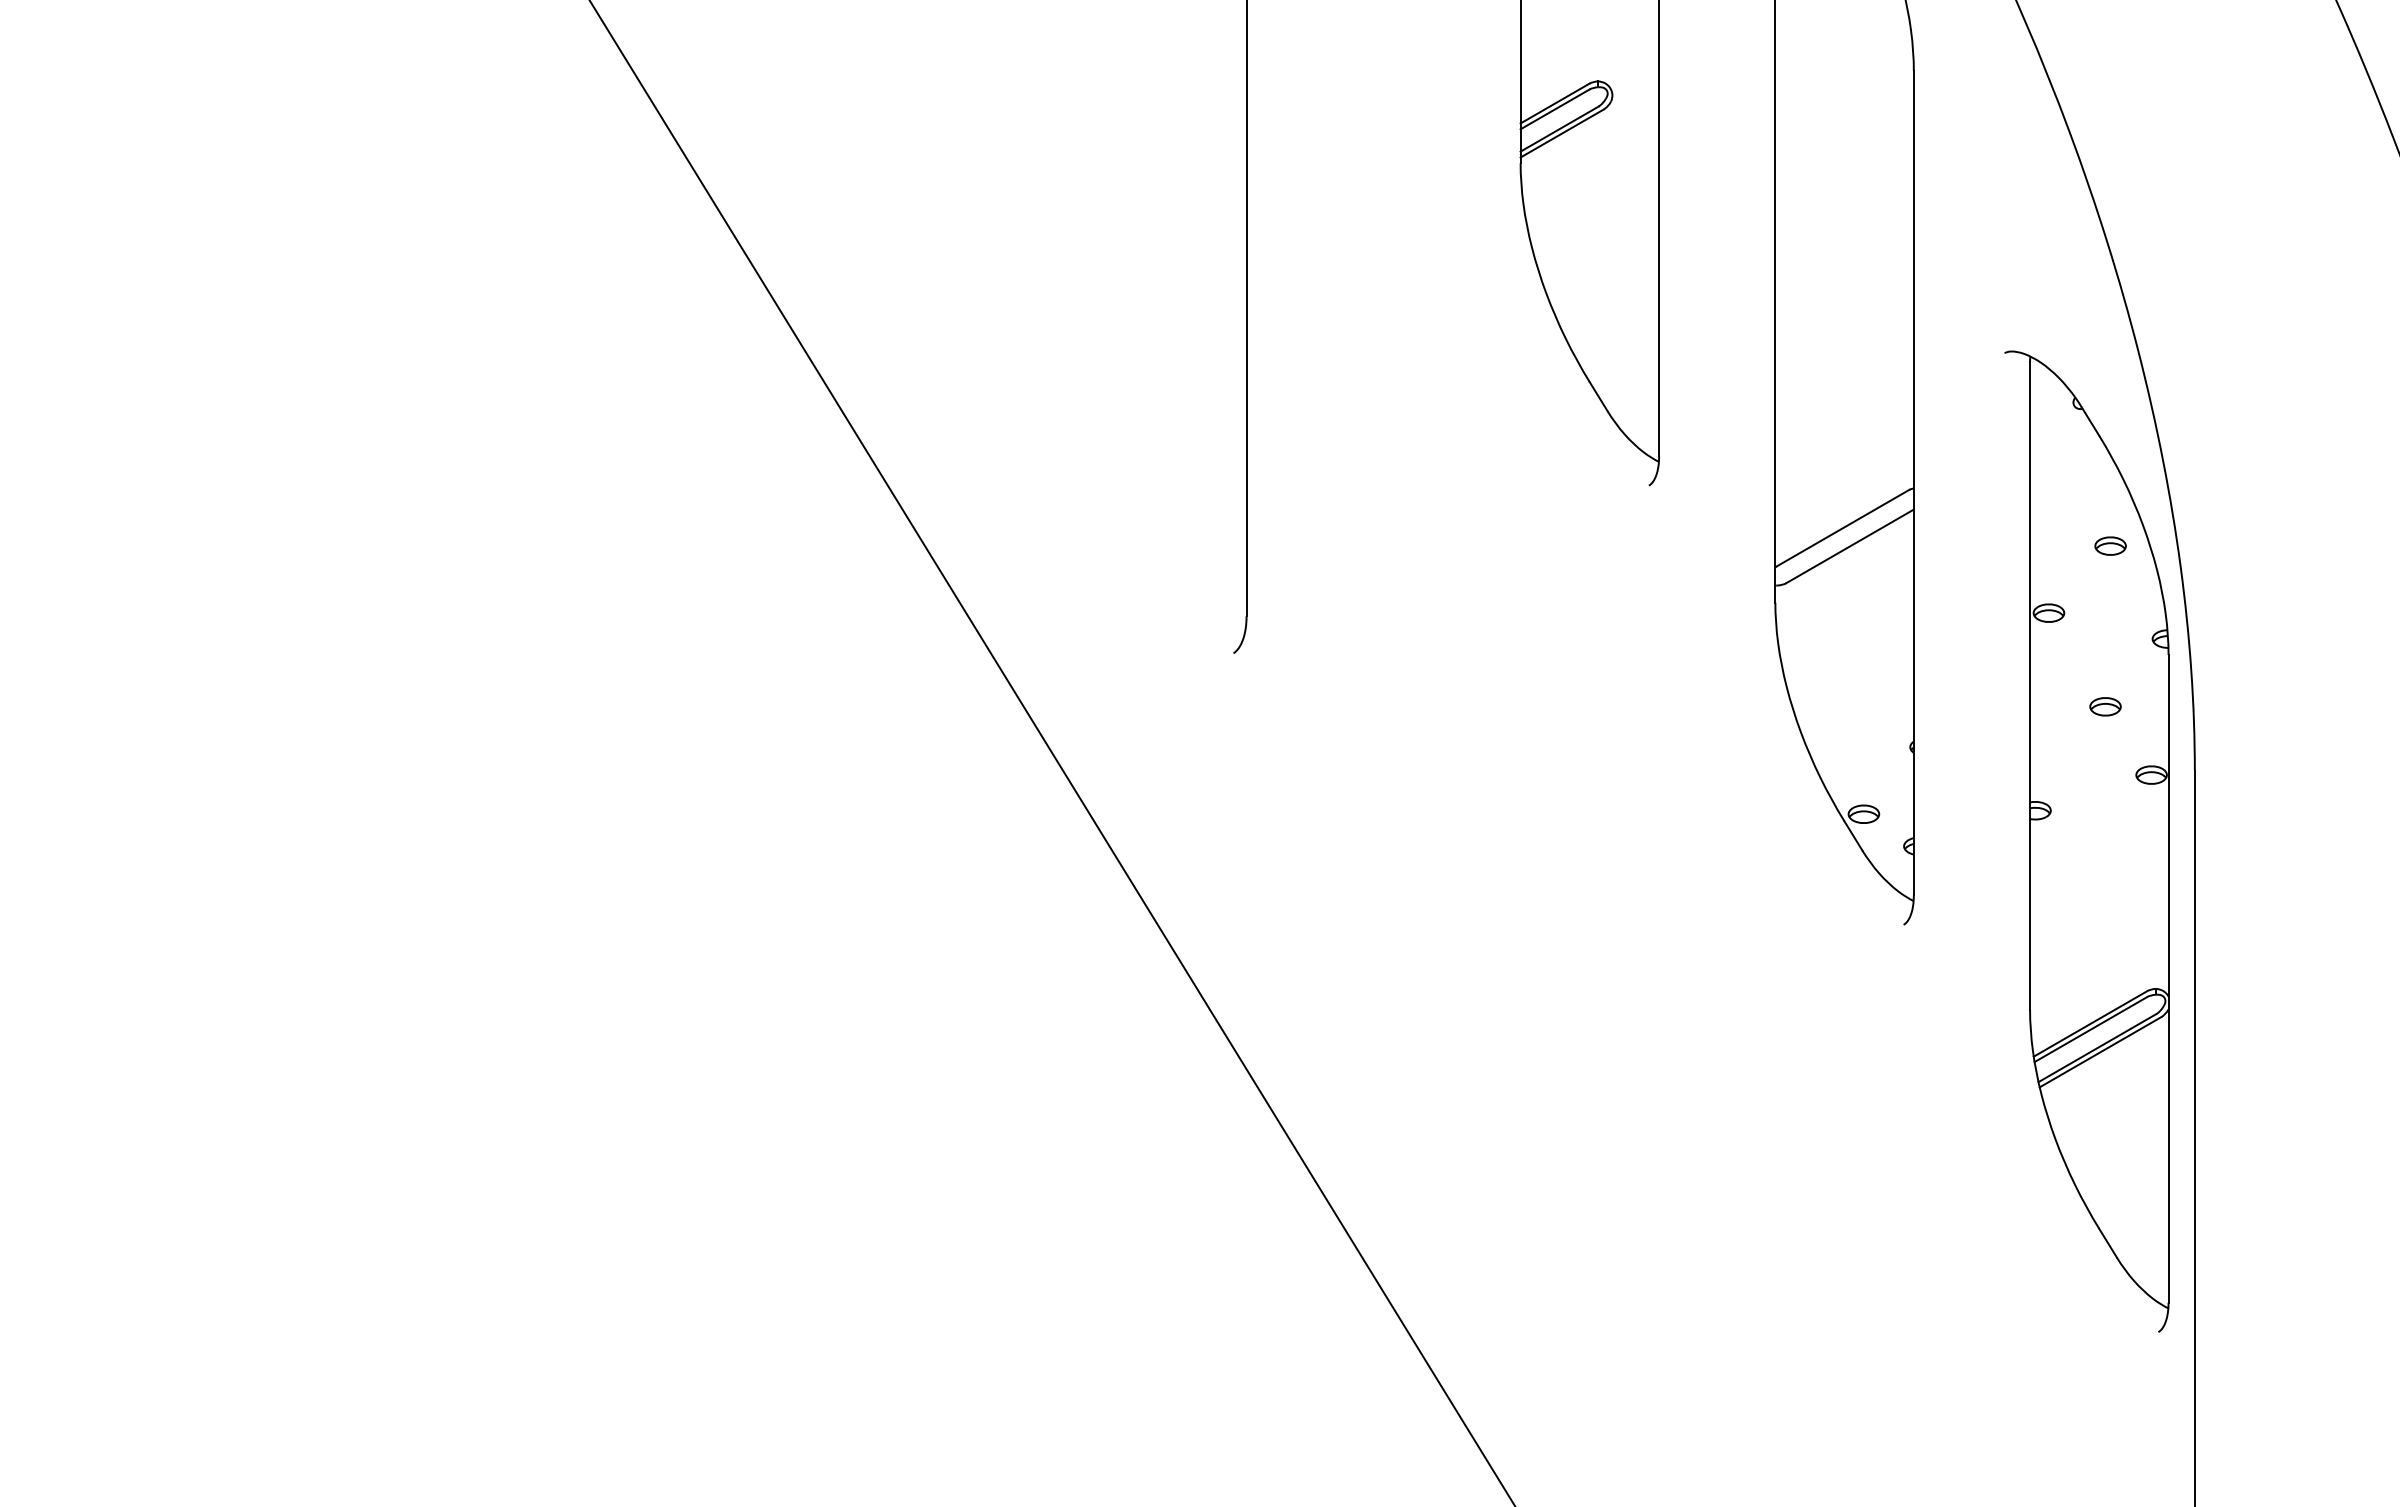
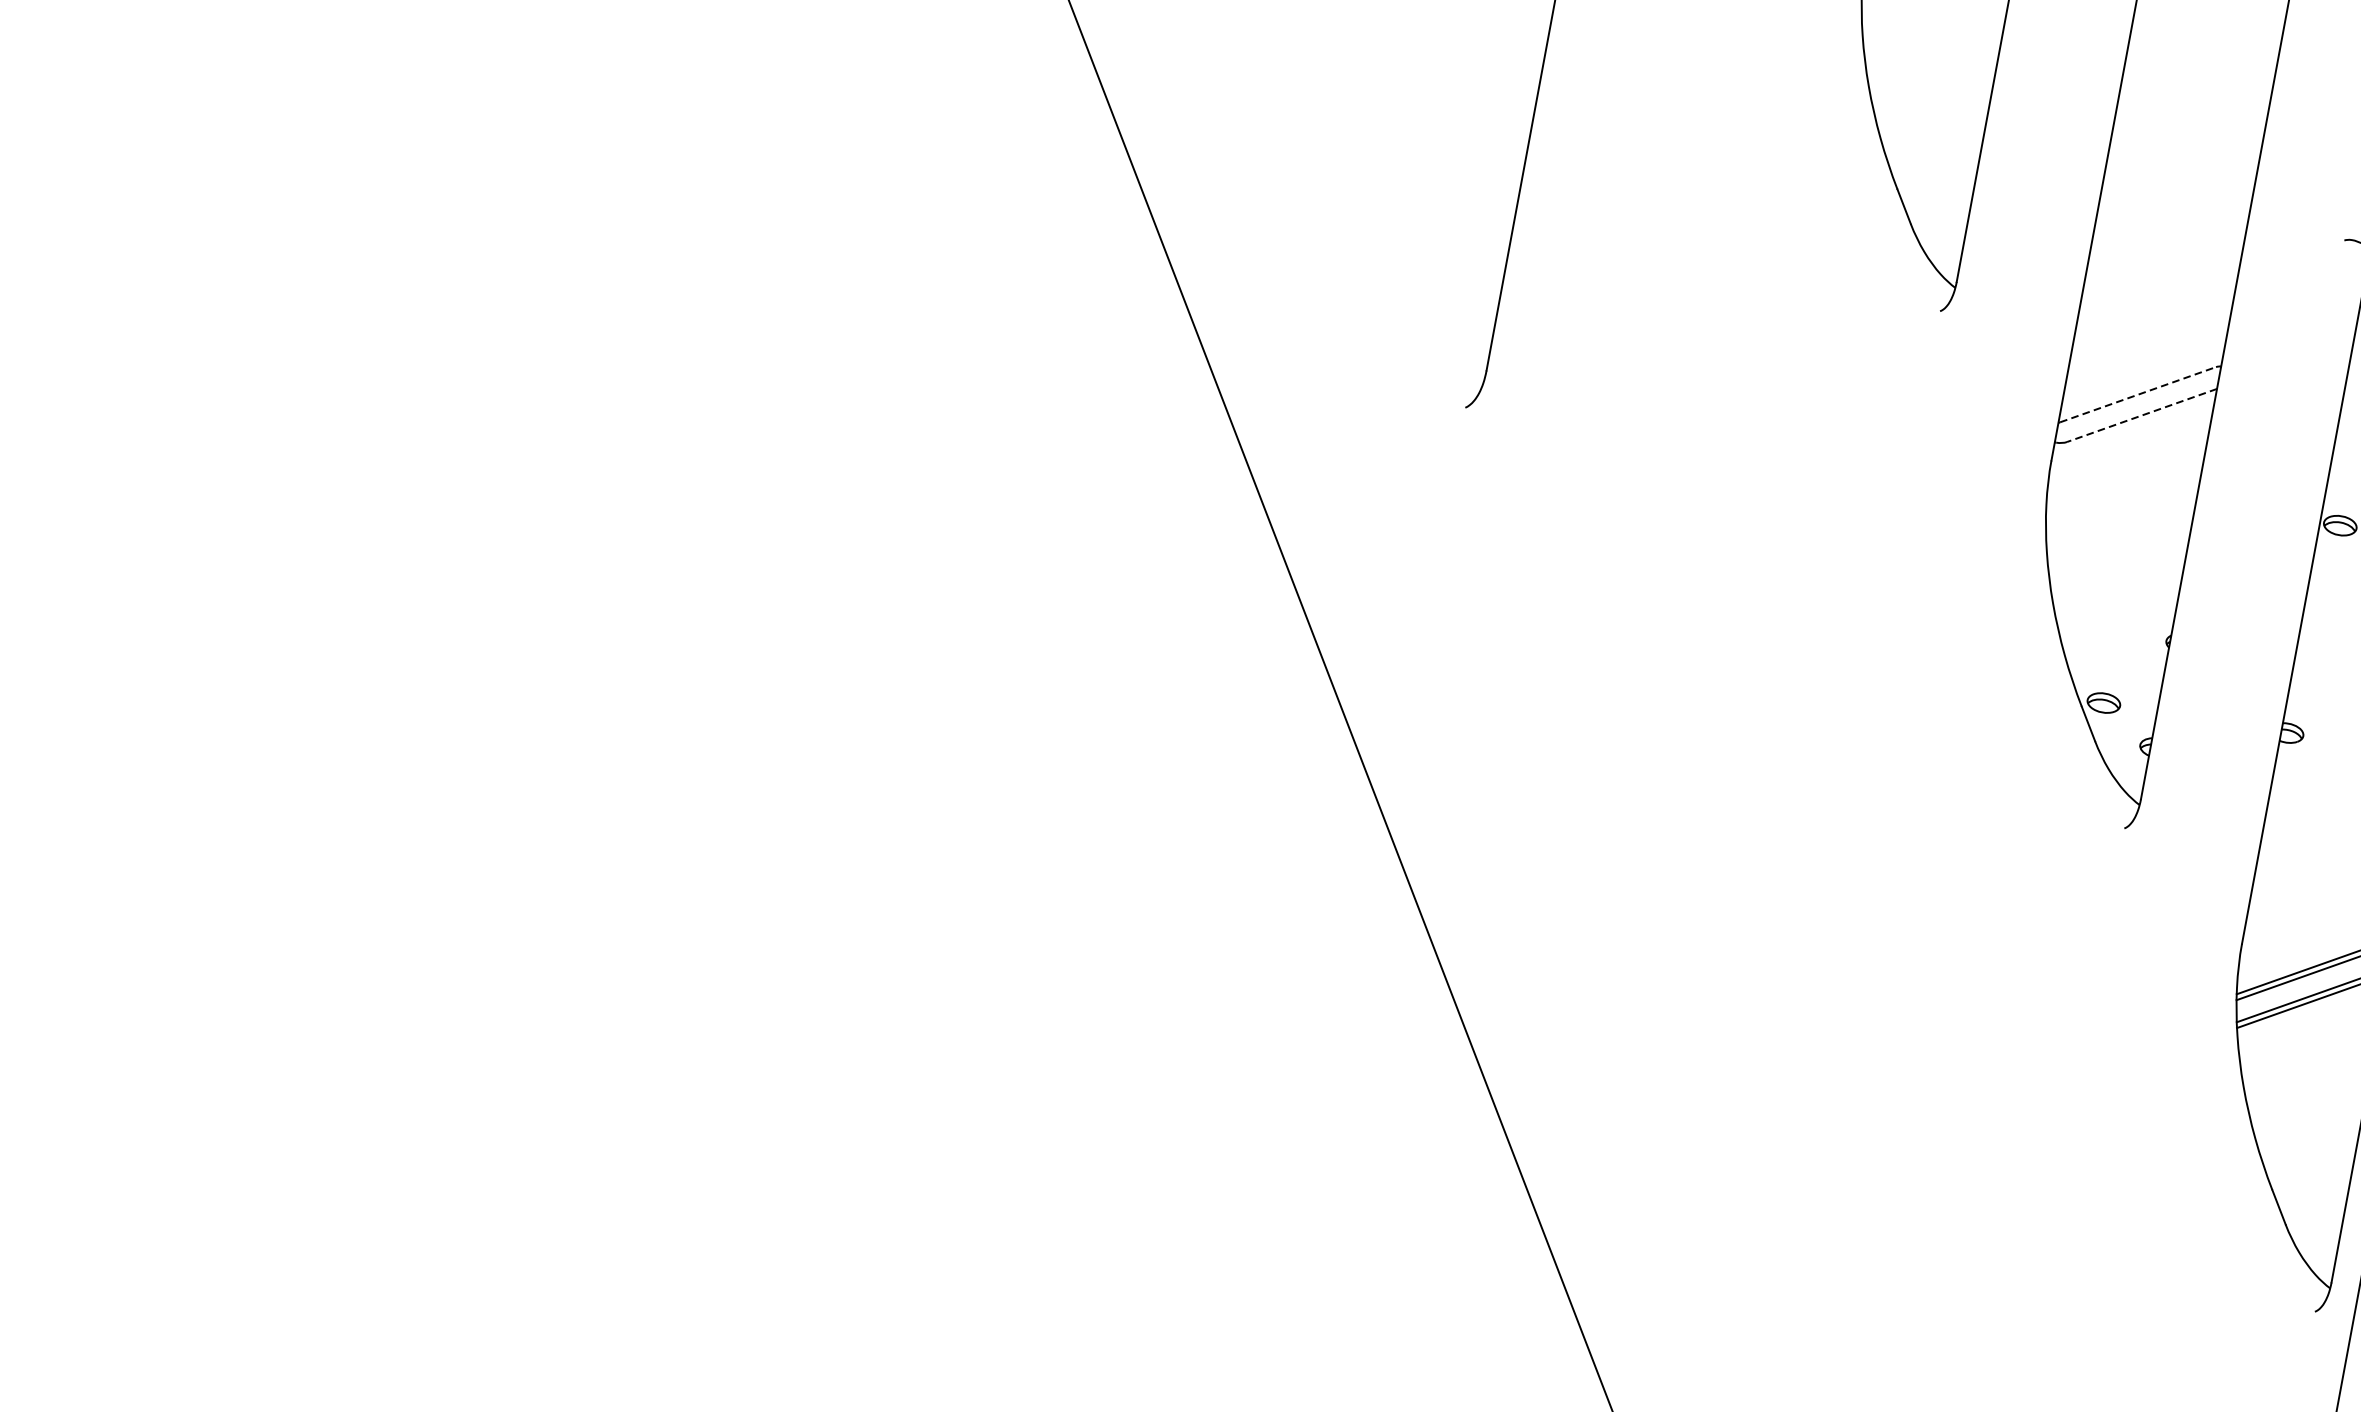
line: (1843, 527) -> (2138, 394), solid -> dashed
line: (1850, 546) -> (2142, 415), solid -> dashed

